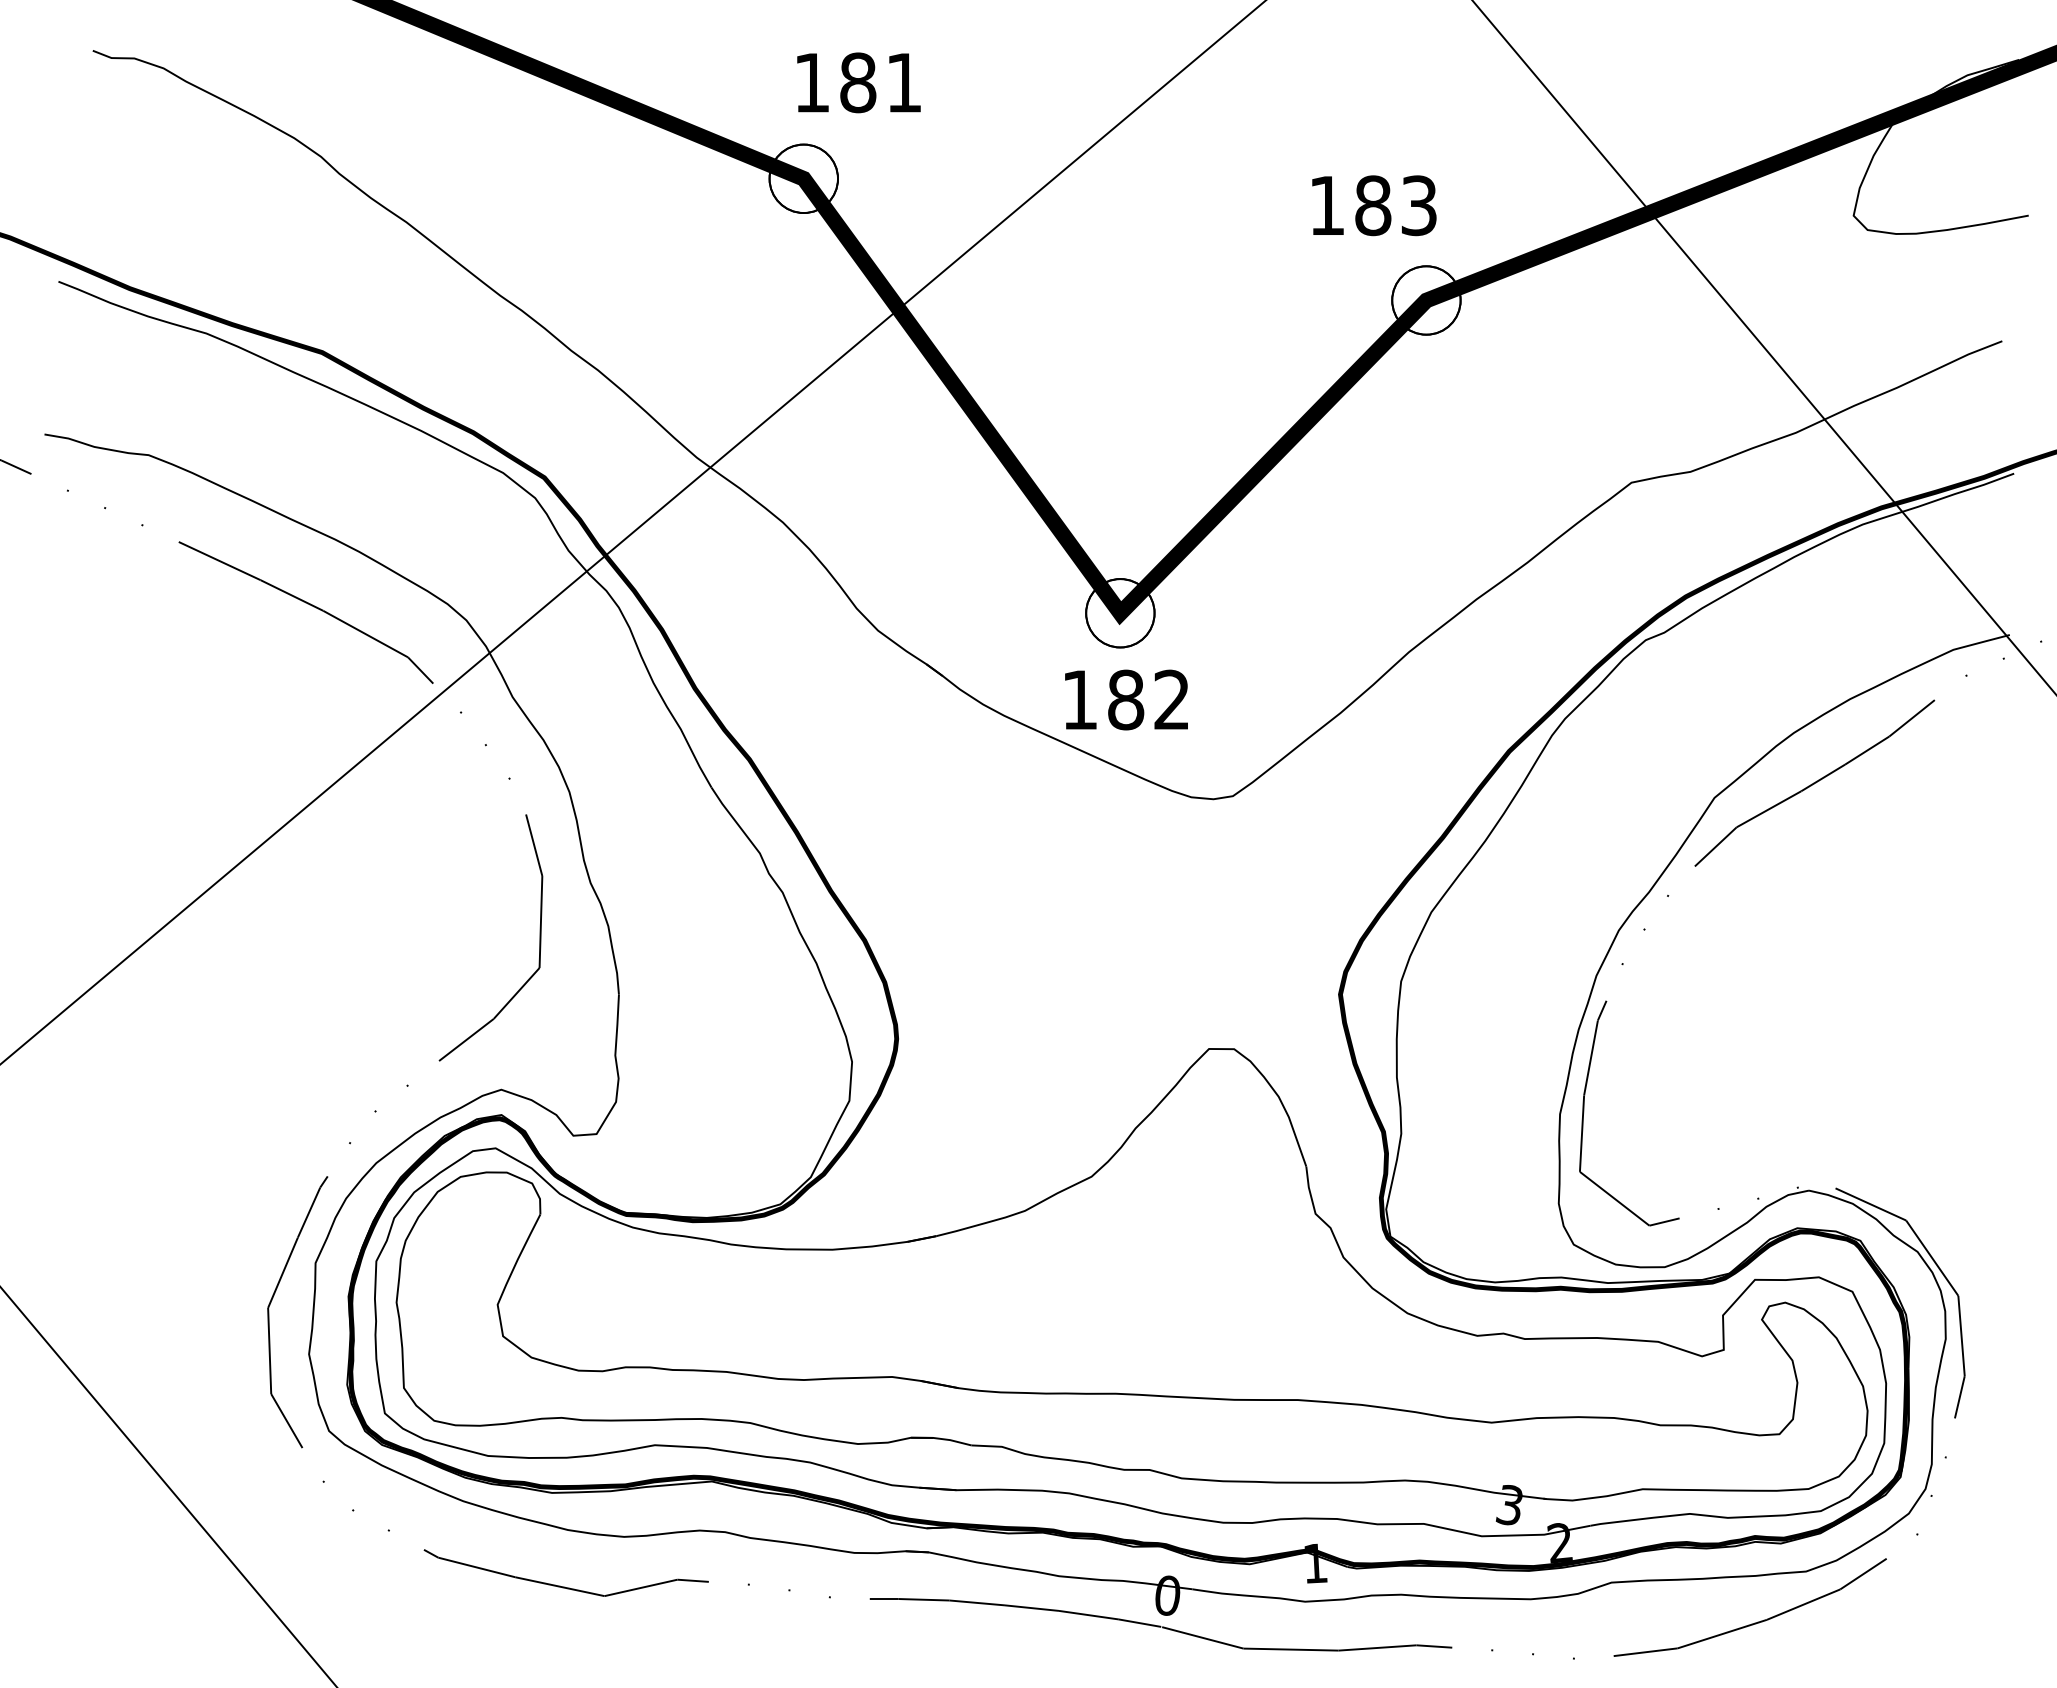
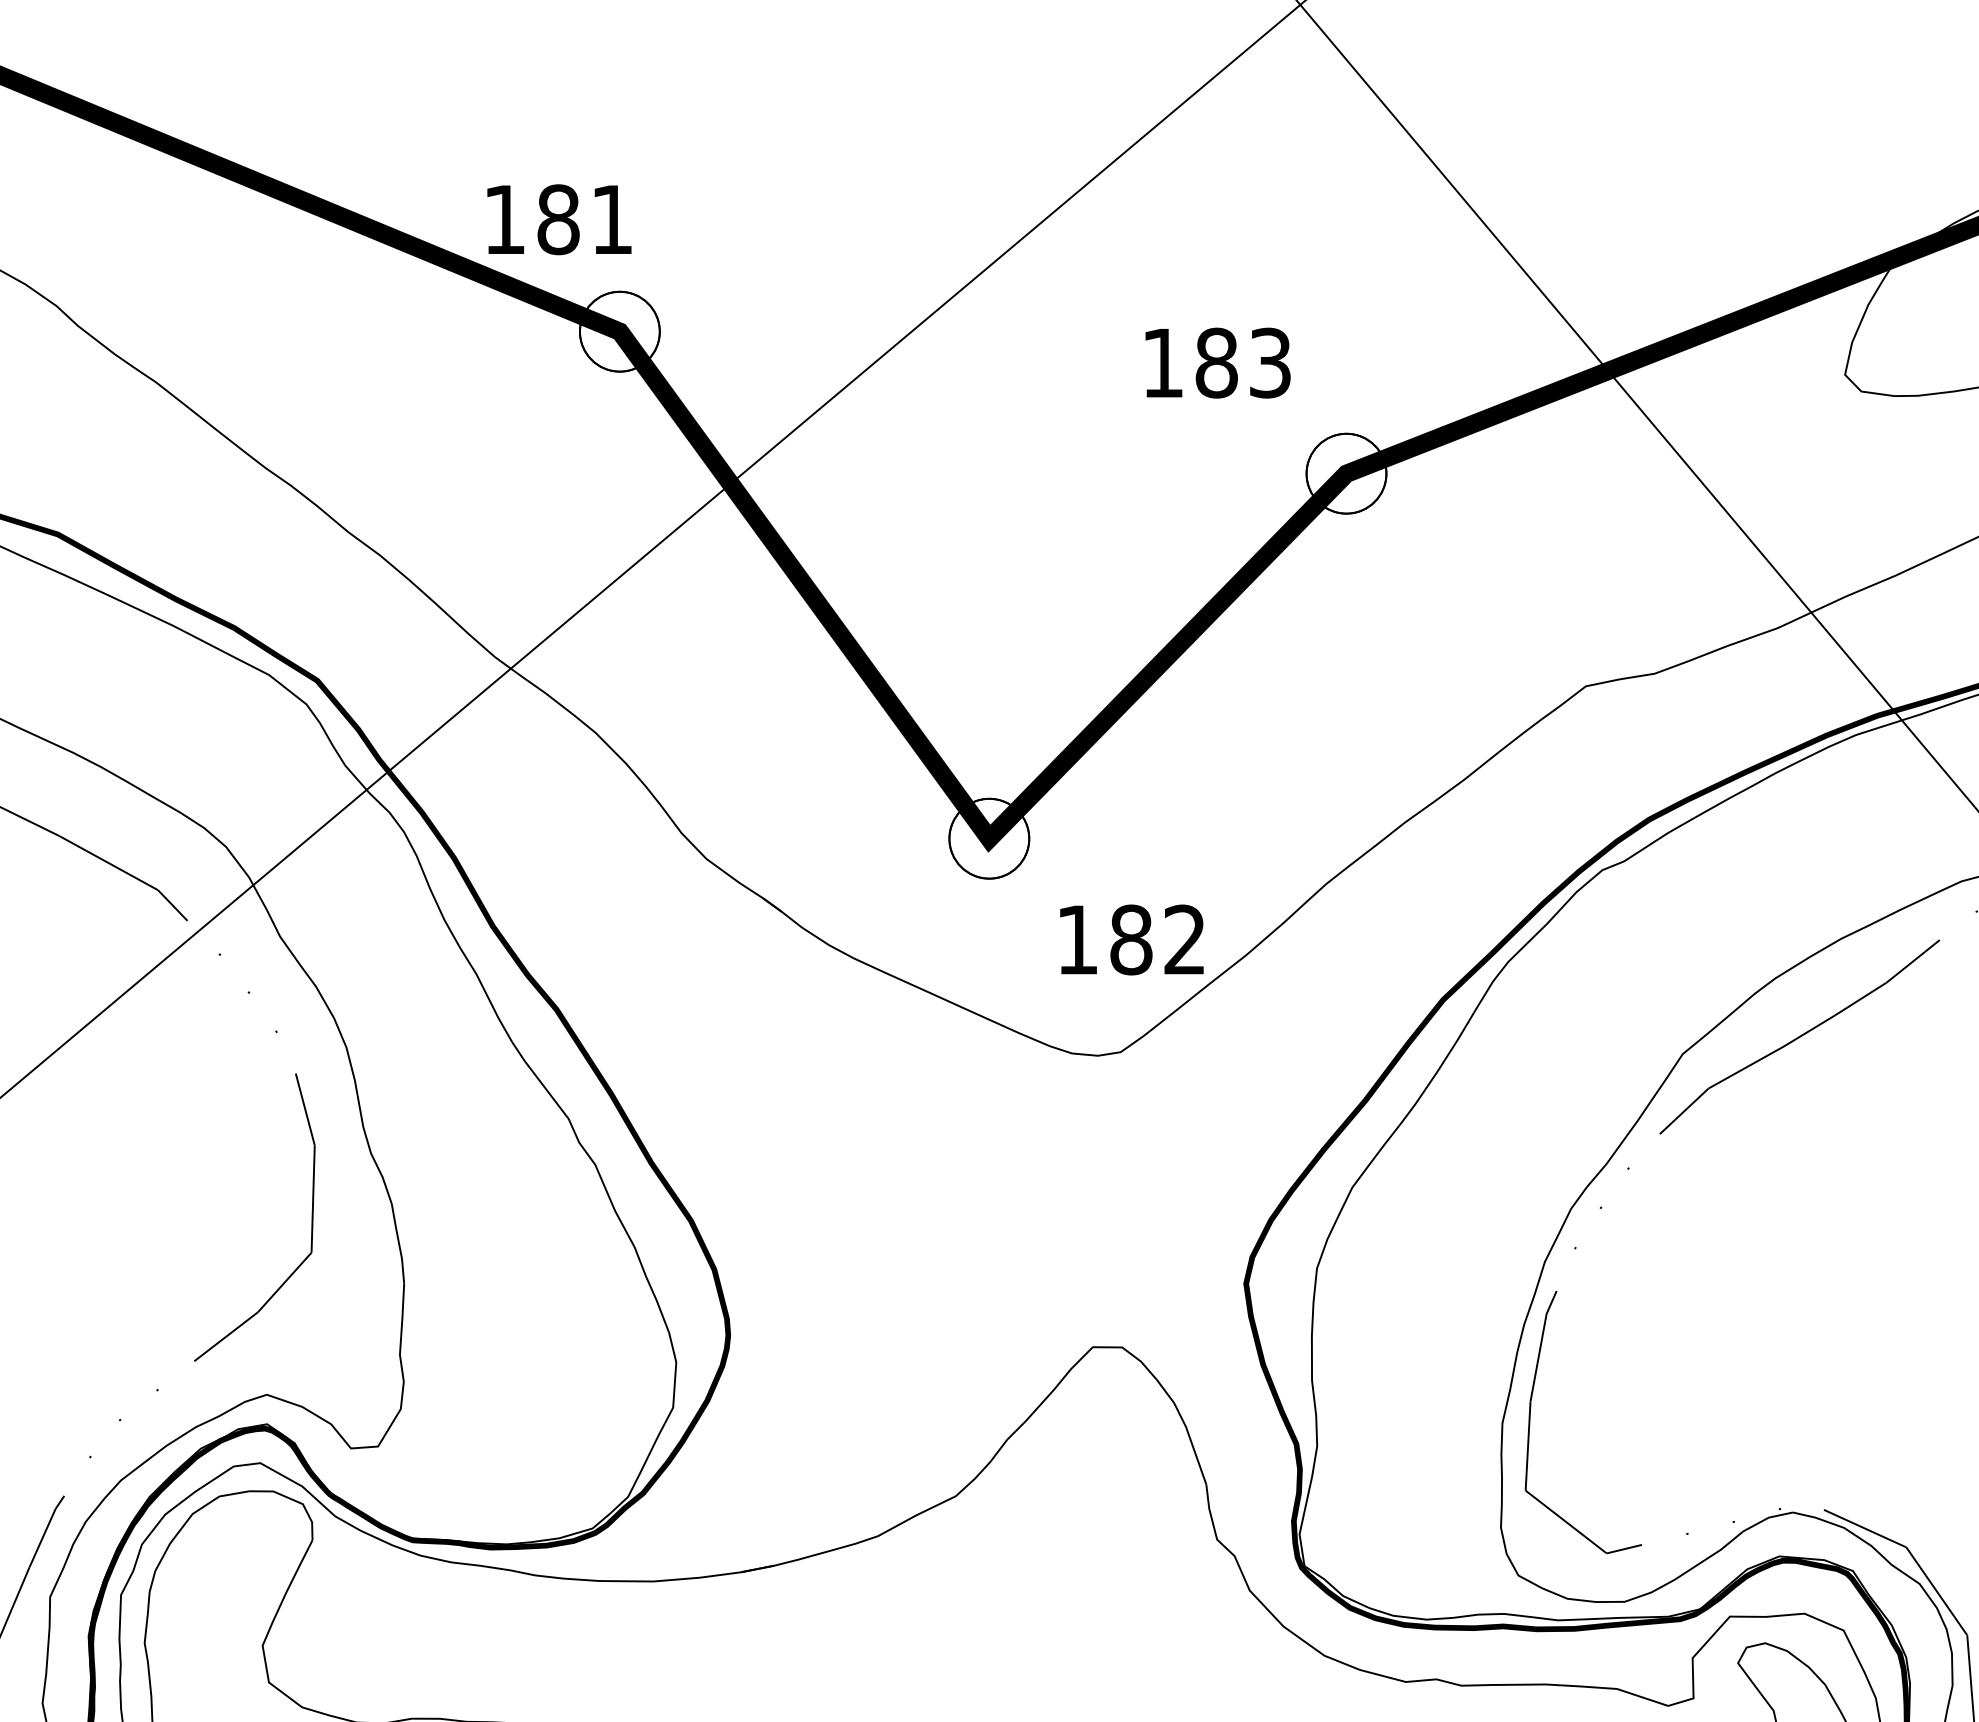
text: (858, 82) -> (558, 219), moved
text: (1374, 205) -> (1218, 362), moved
text: (1126, 699) -> (1131, 939), moved

